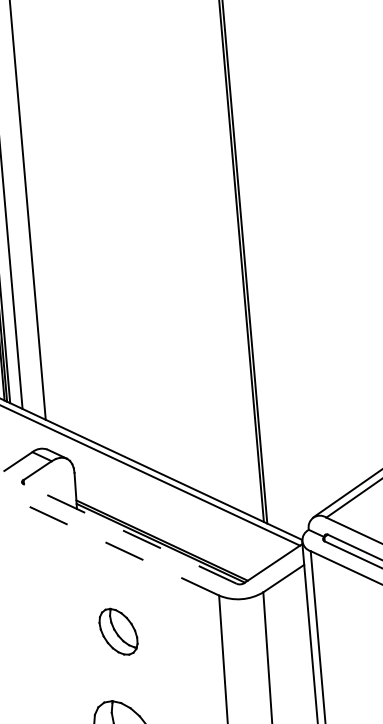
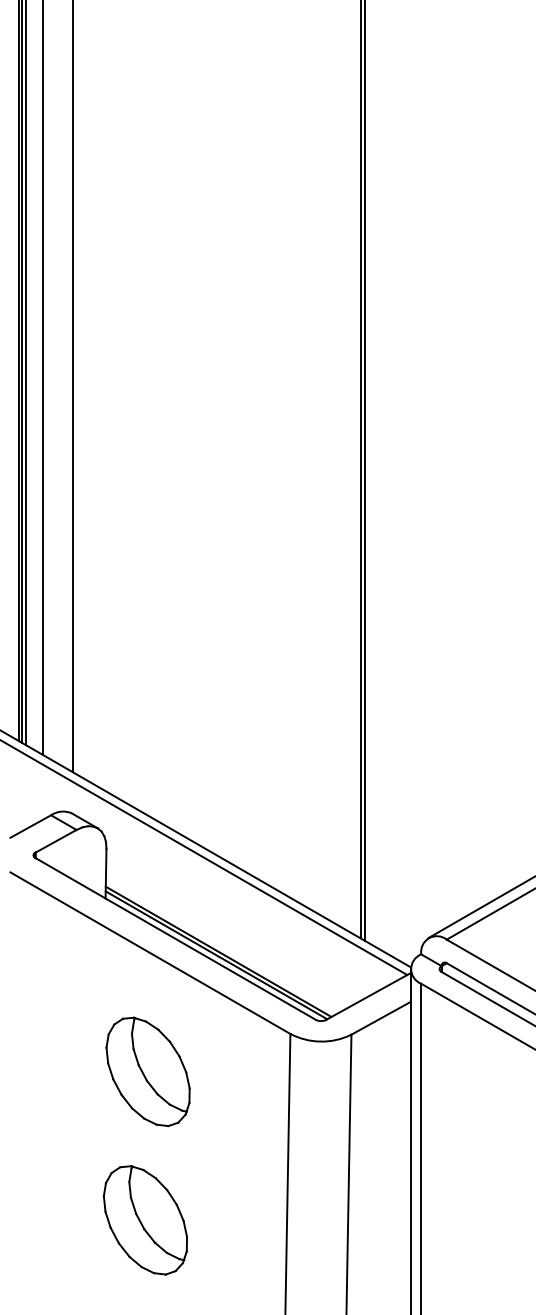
line: (130, 534) -> (175, 939), dashed -> solid
line: (112, 546) -> (150, 953), dashed -> solid
part: (118, 631) -> (147, 1071), size x1.67

